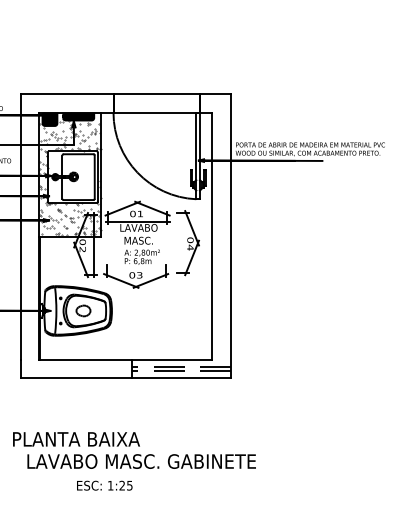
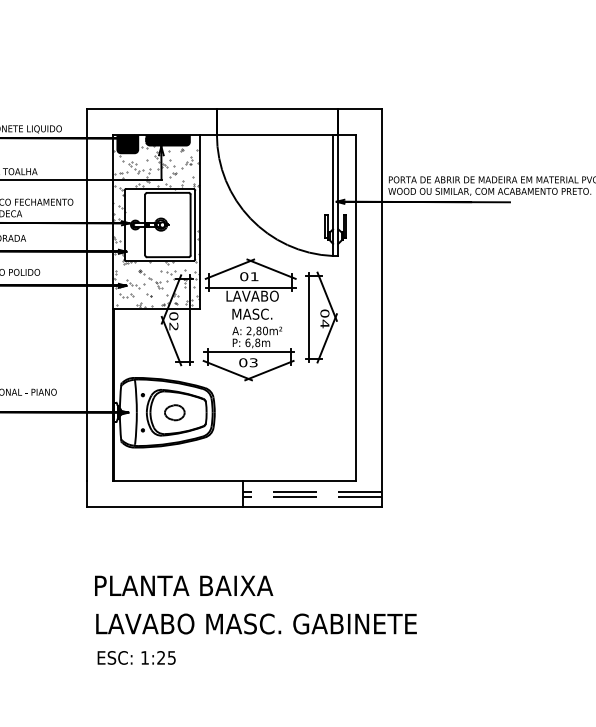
line: (178, 243) -> (308, 317), added
line: (136, 268) -> (249, 352), added
text: (76, 439) -> (184, 585), moved
text: (104, 485) -> (136, 657), moved

